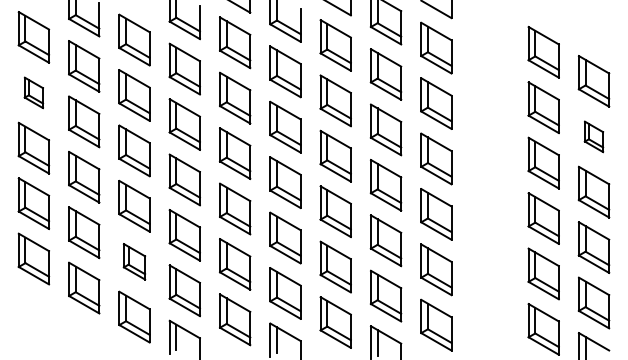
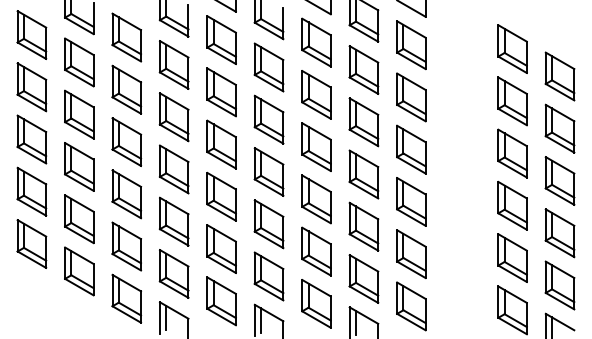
part: (33, 92) -> (31, 86), size x1.67
part: (593, 136) -> (559, 128), size x1.67
part: (134, 261) -> (126, 246), size x1.43

